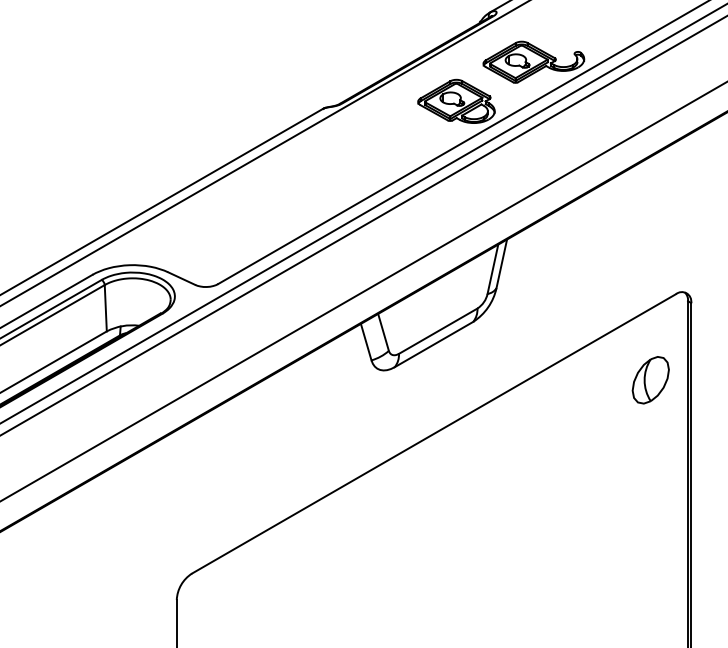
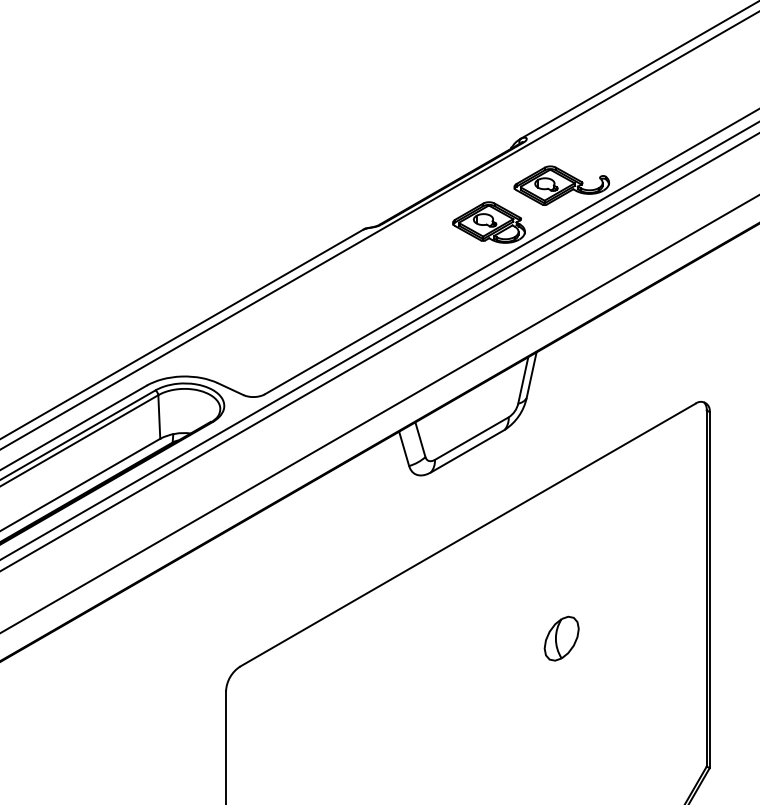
part: (650, 380) -> (561, 638), moved

